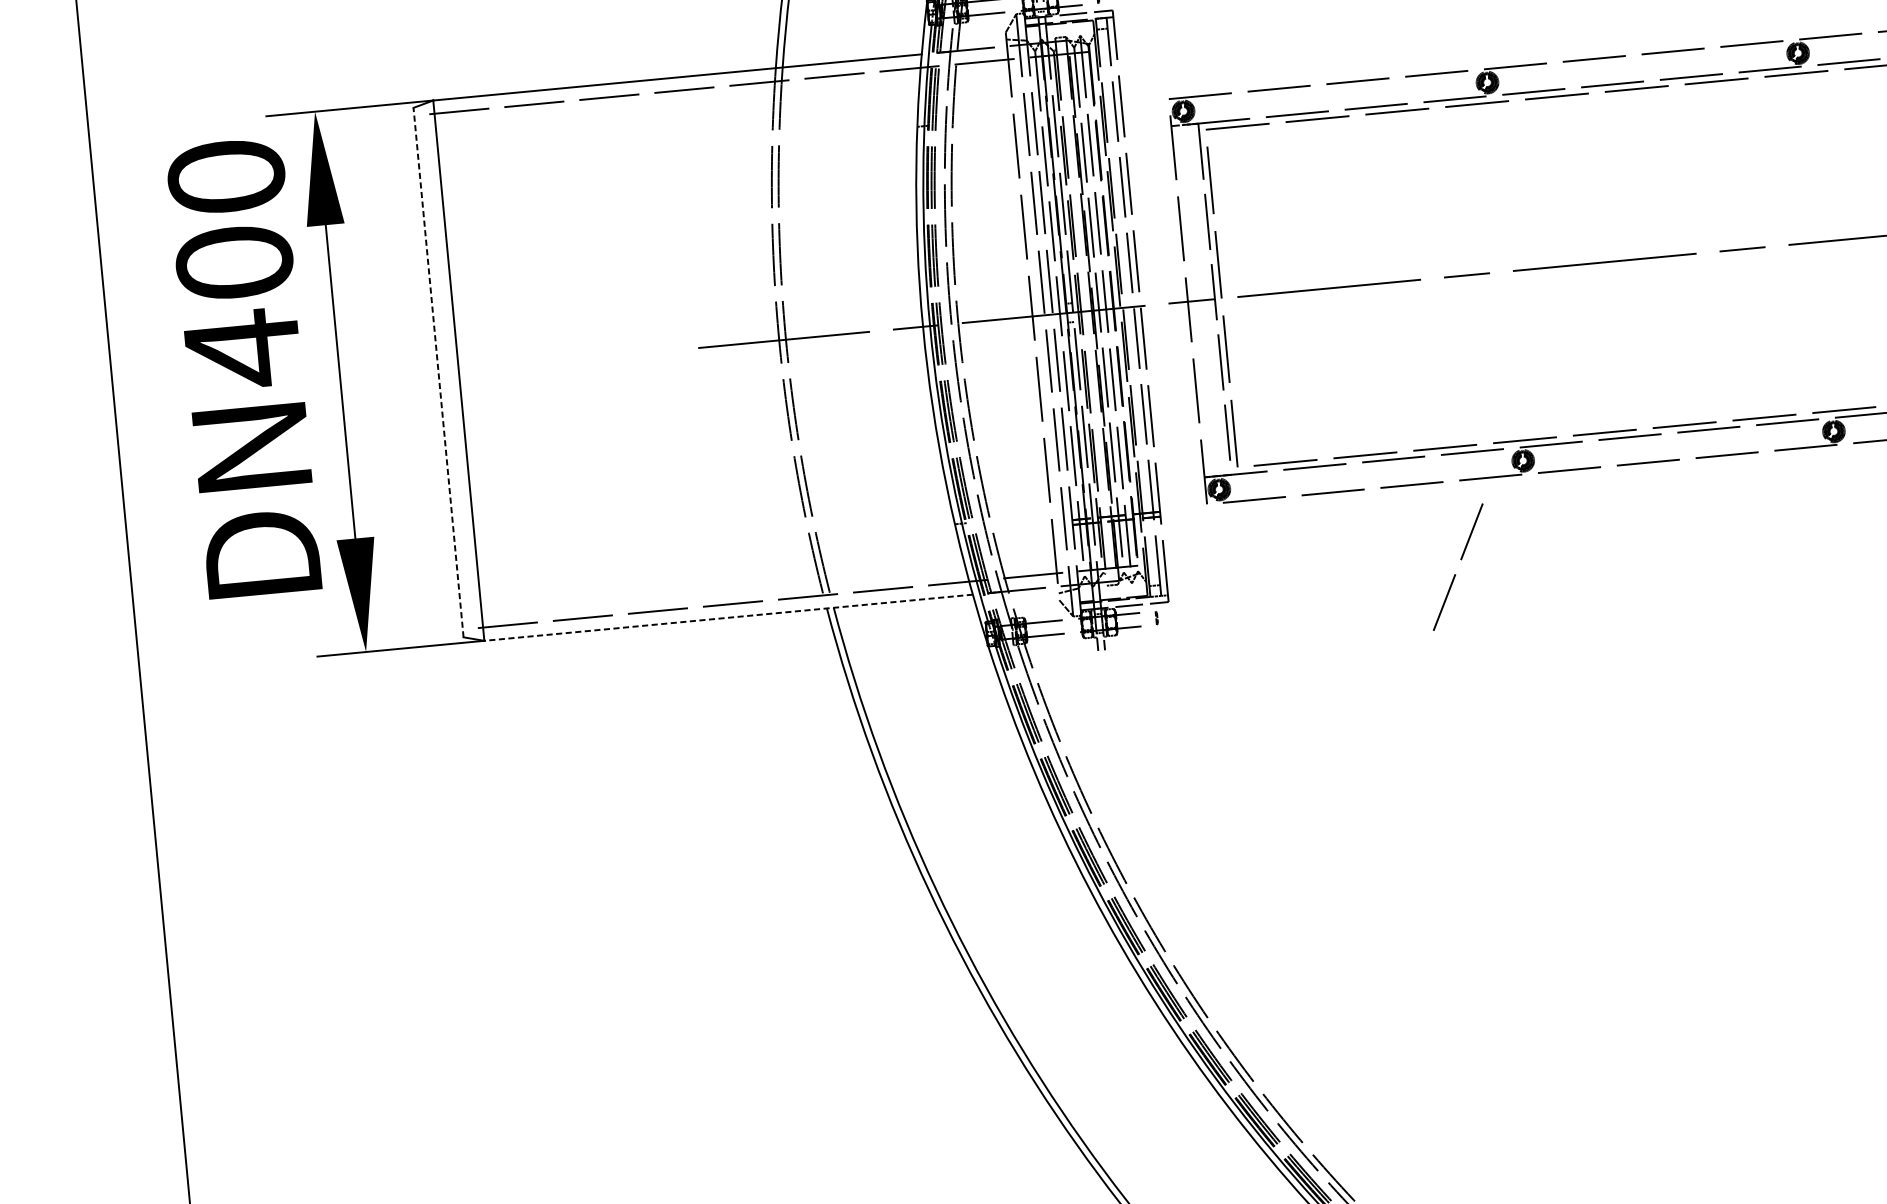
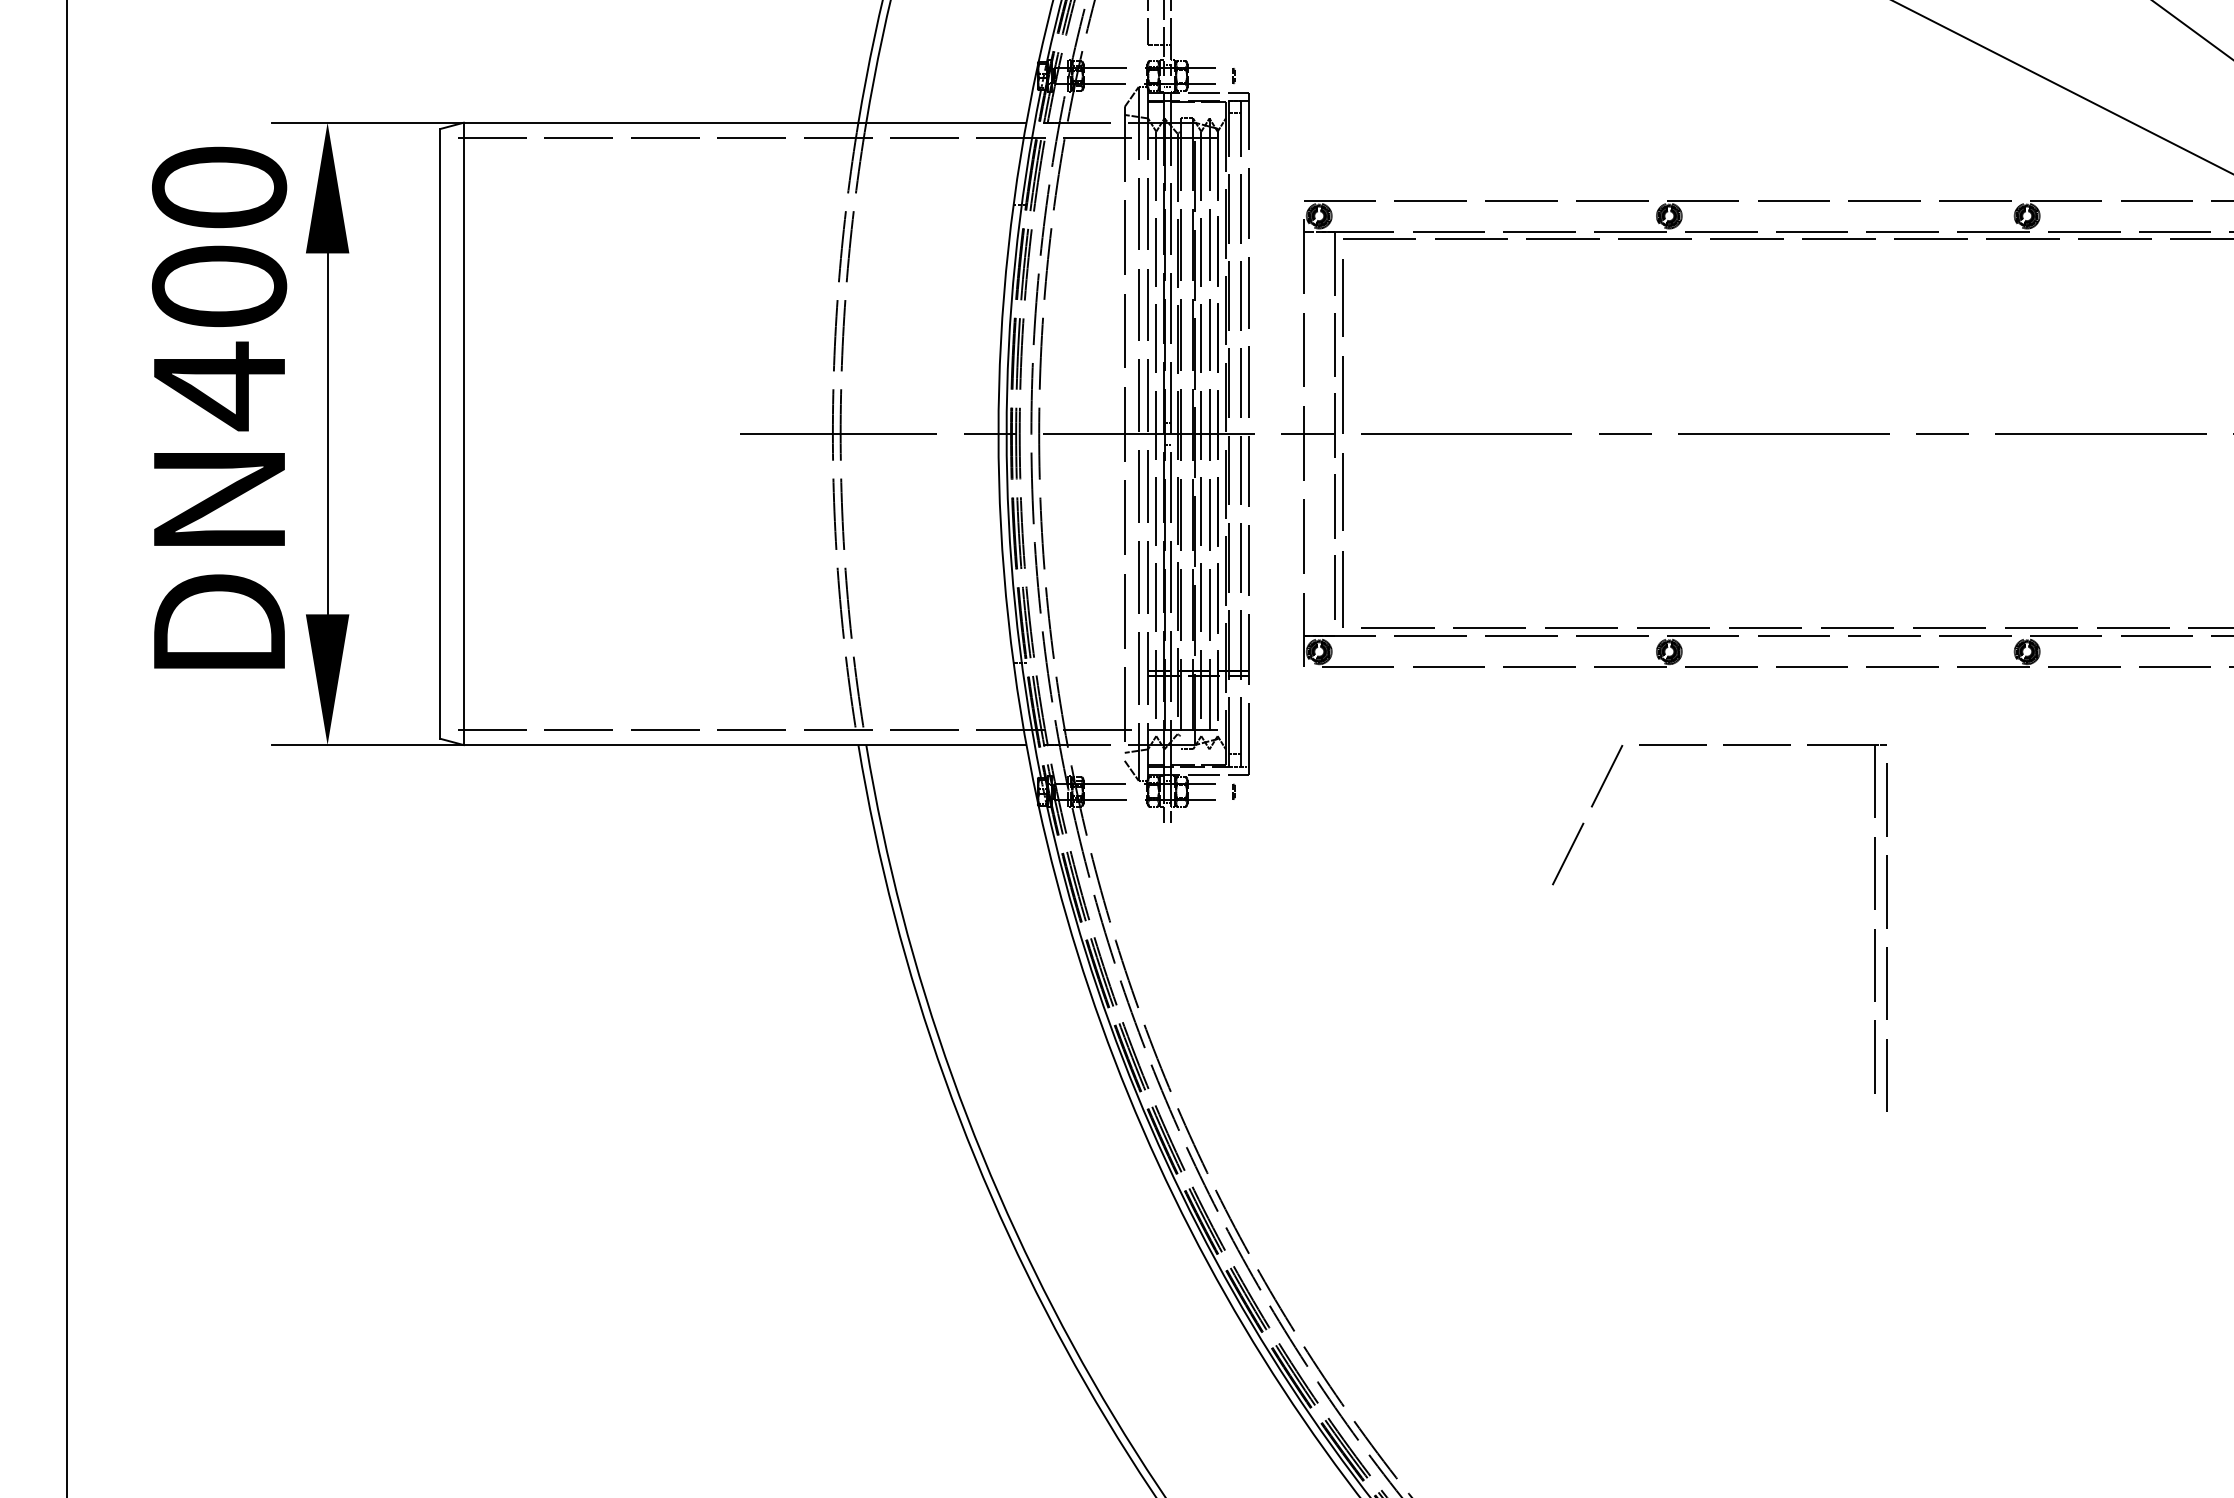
line: (438, 372) -> (440, 433), dashed -> solid
line: (1455, 573) -> (1583, 822), moved
line: (728, 618) -> (744, 745), dashed -> solid
part: (1724, 685) -> (1874, 929), added

